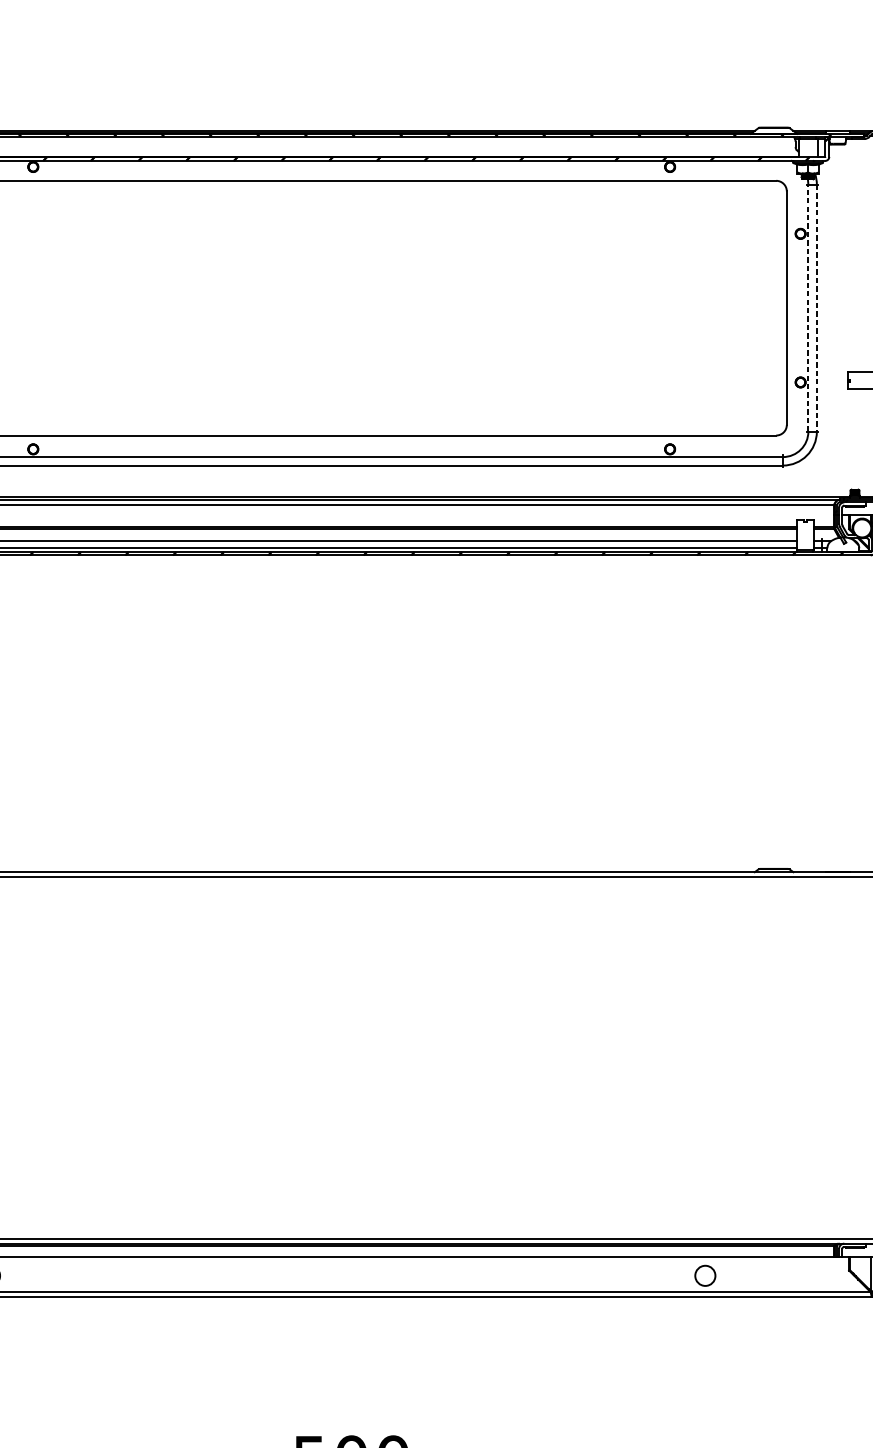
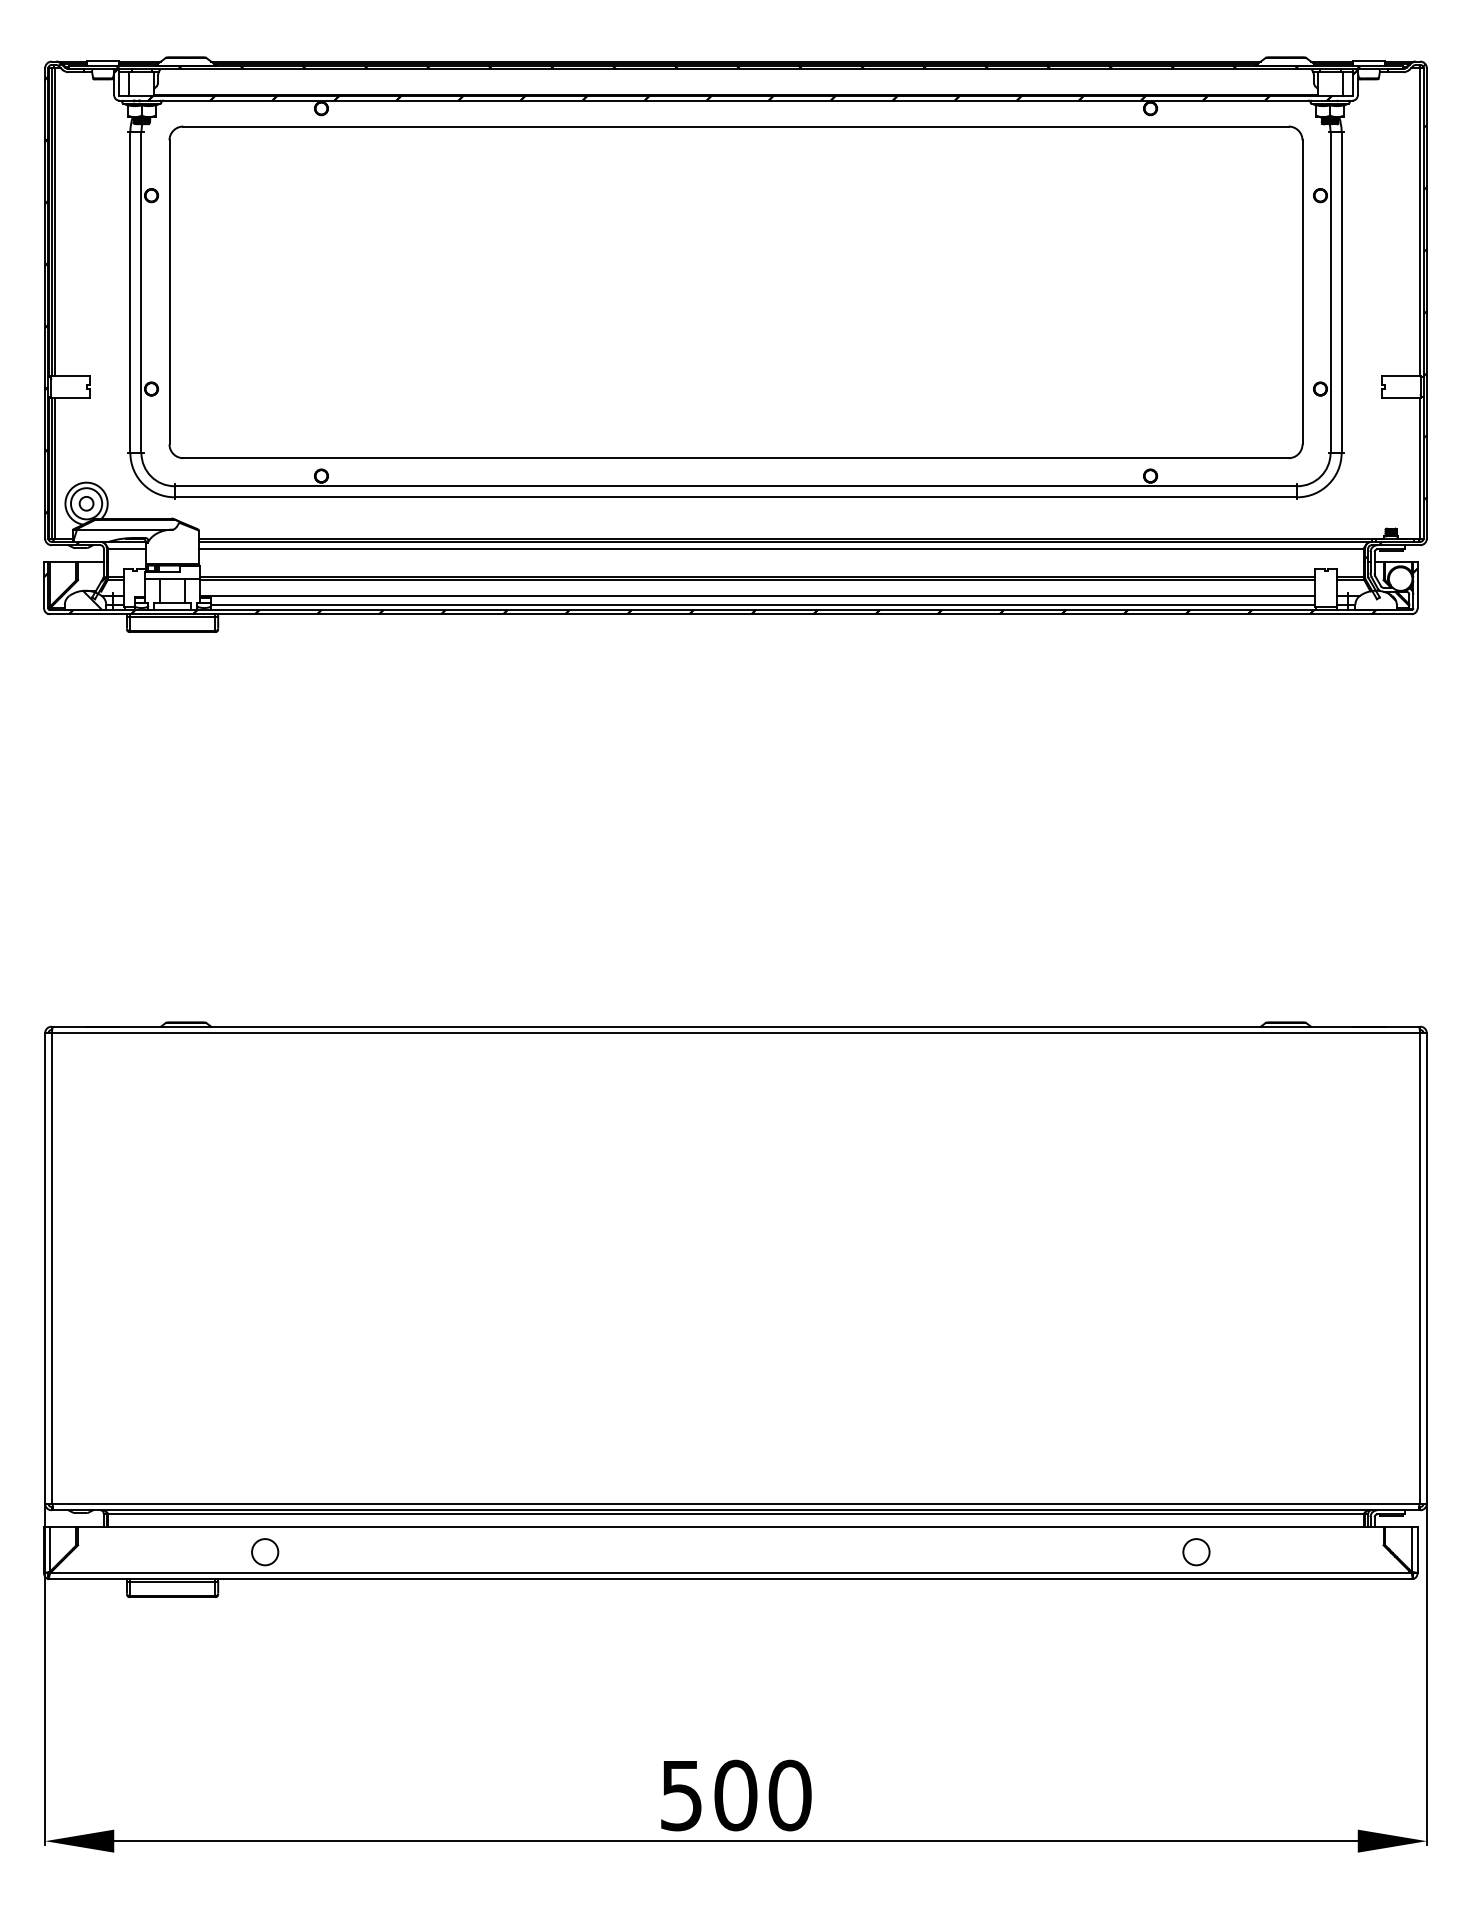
line: (808, 308) -> (1330, 292), dashed -> solid
line: (816, 308) -> (1341, 292), dashed -> solid

